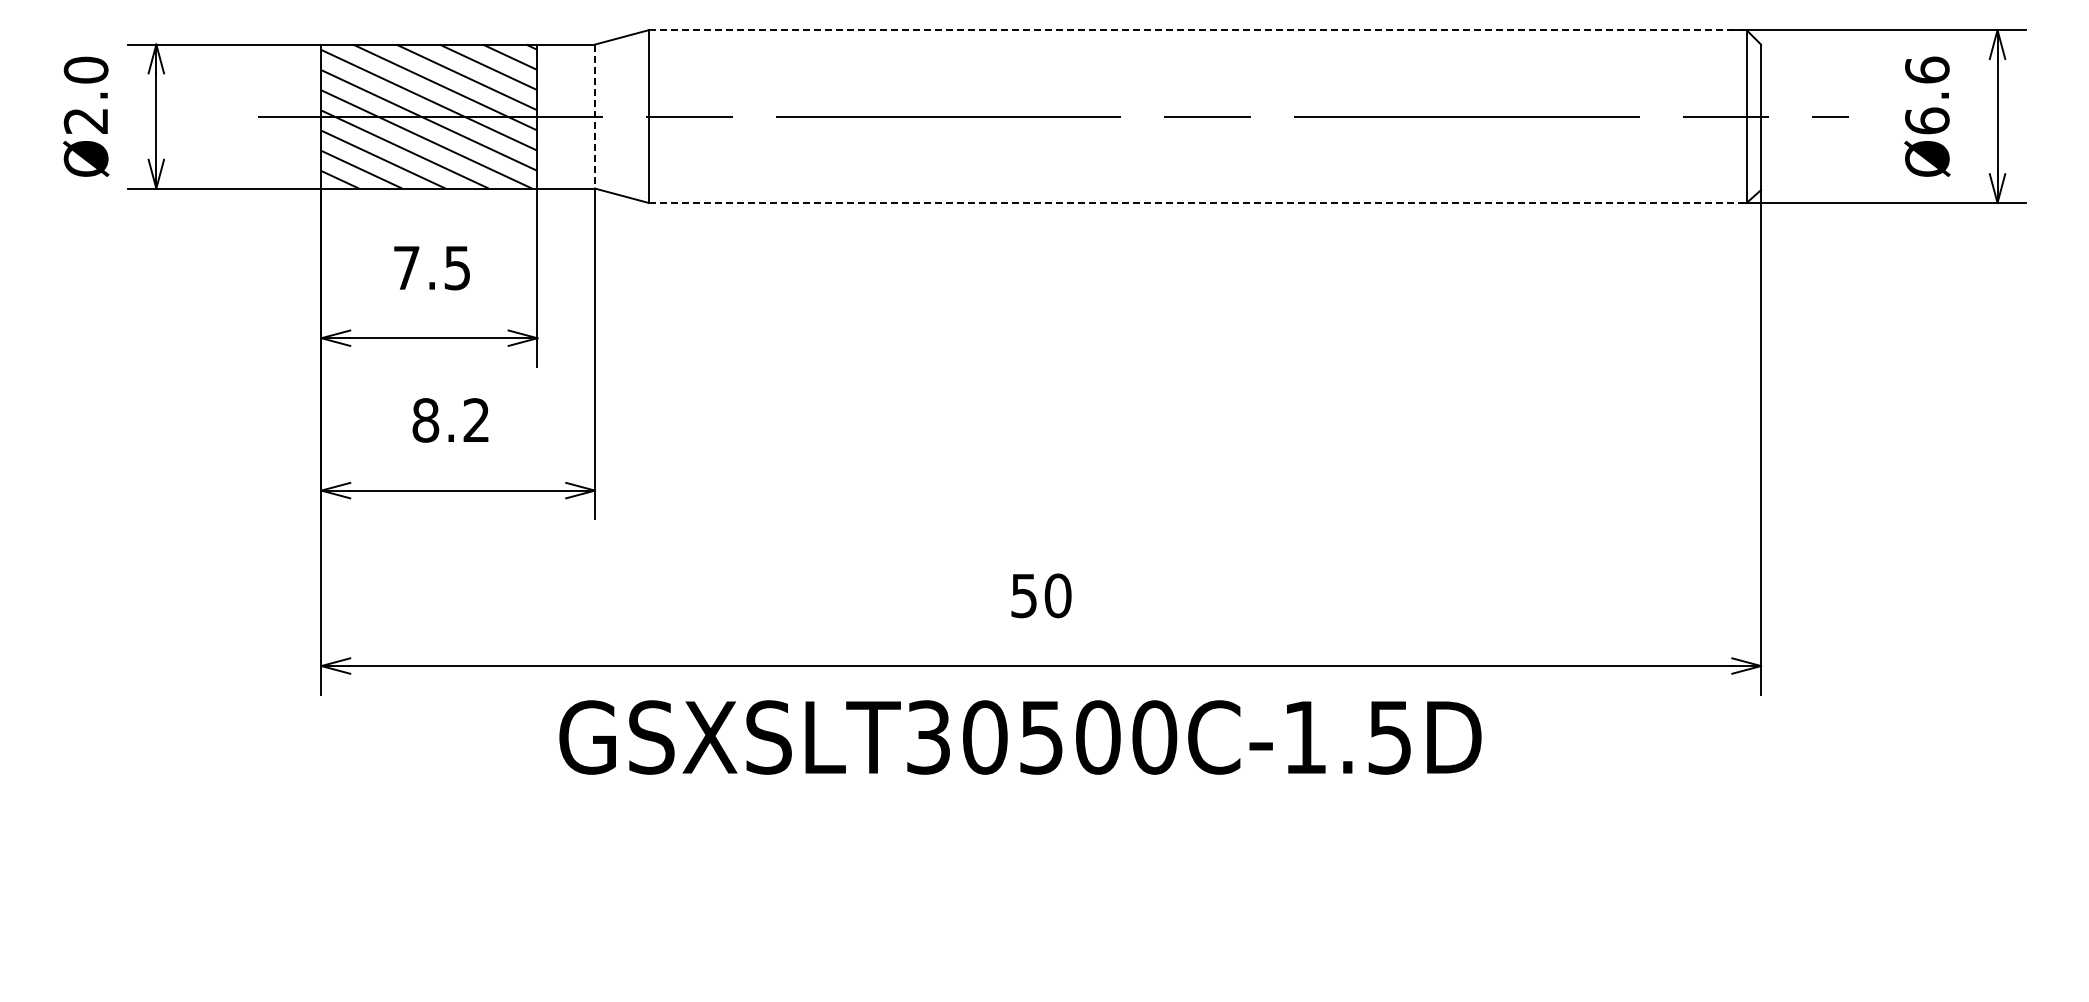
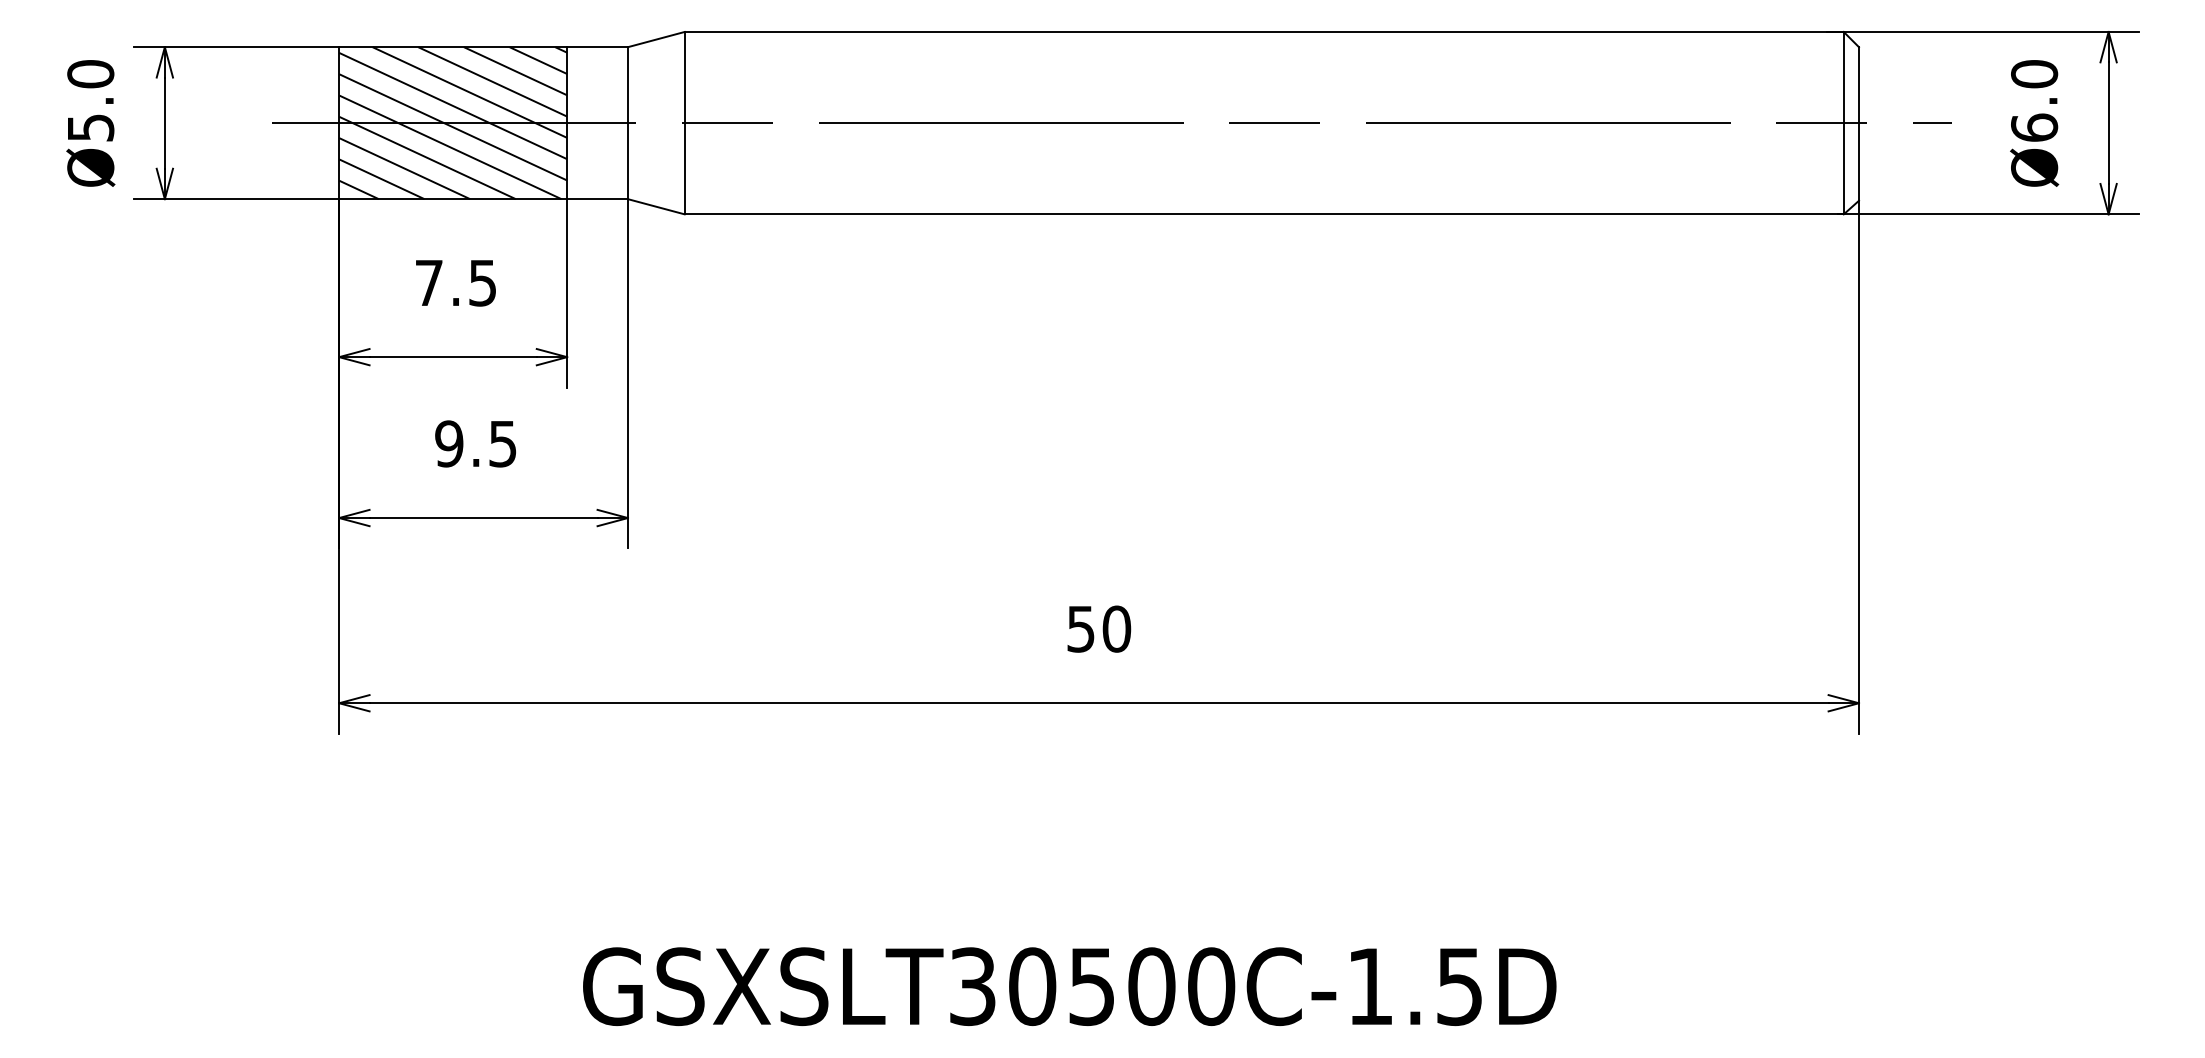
line: (1197, 30) -> (1264, 32), dashed -> solid
text: (1927, 69) -> (2034, 73), Ø6.6 -> Ø6.0
line: (594, 116) -> (627, 123), dashed -> solid
text: (85, 120) -> (90, 127), Ø2.0 -> Ø5.0
line: (1197, 202) -> (1264, 213), dashed -> solid
text: (450, 420) -> (475, 444), 8.2 -> 9.5
text: (1020, 737) -> (1069, 986), moved

